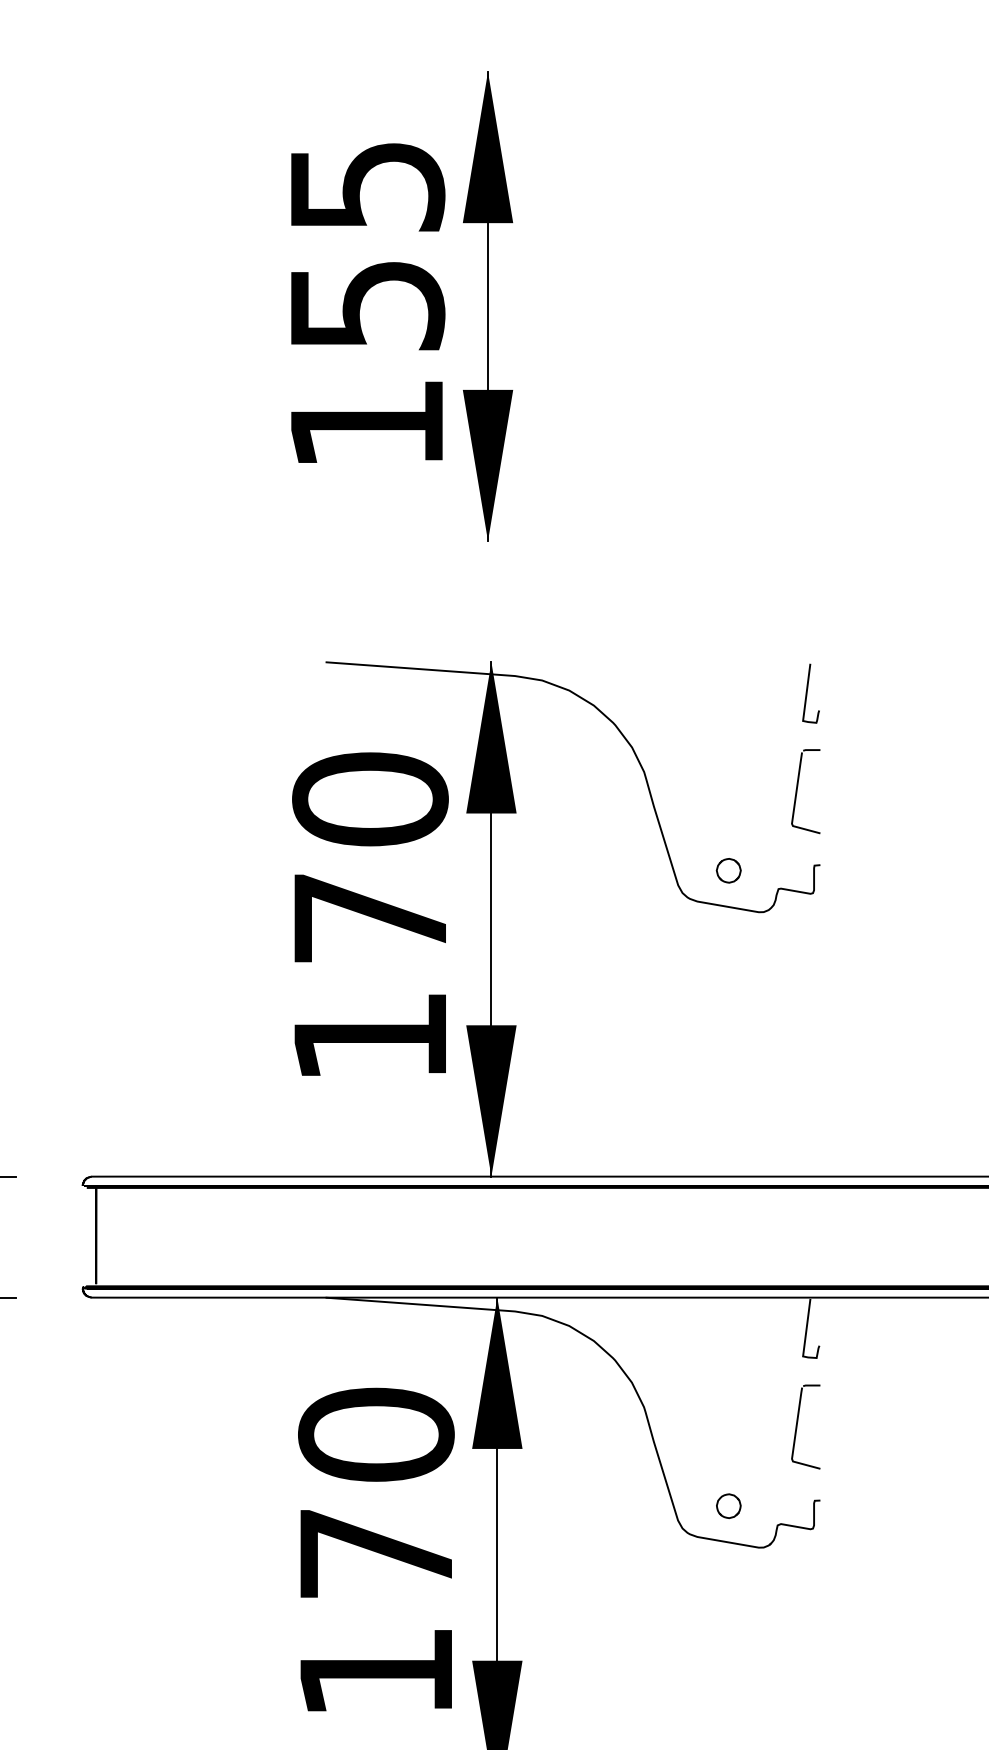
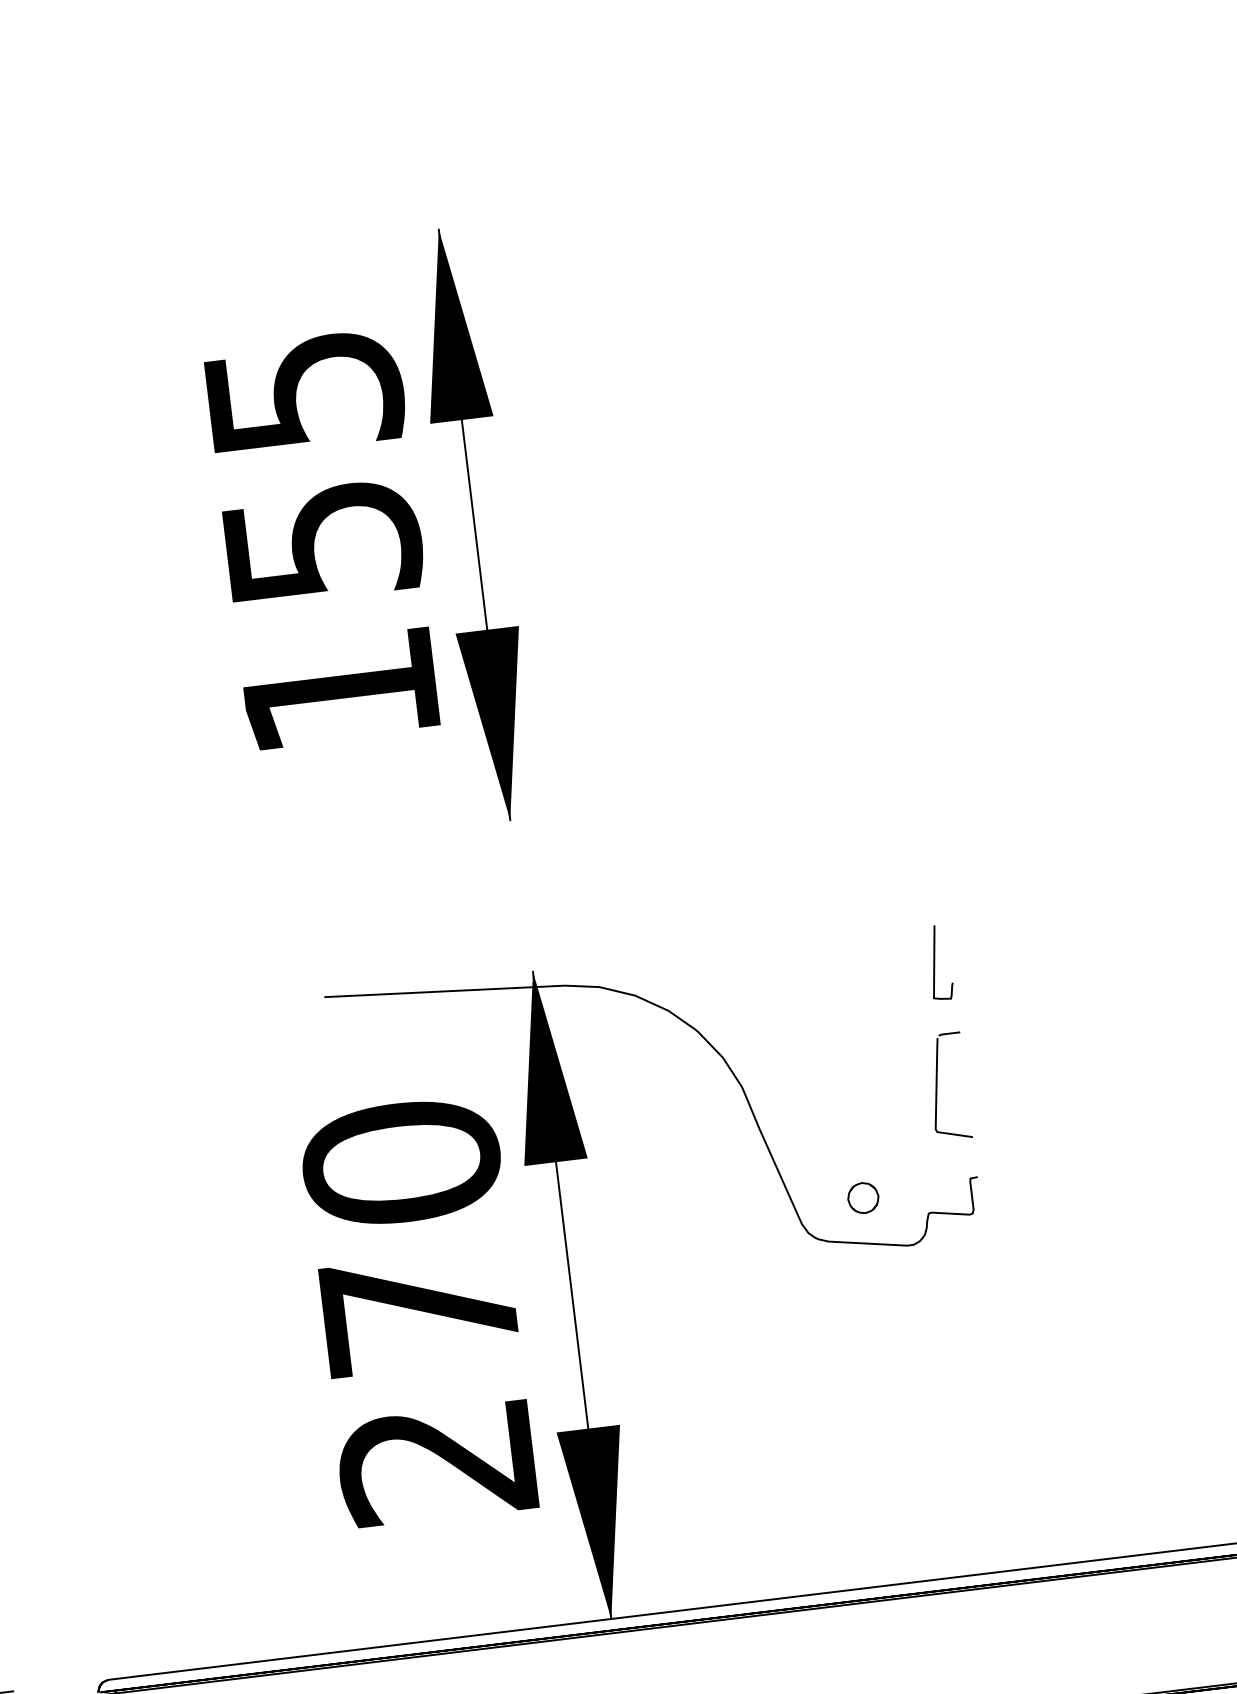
text: (368, 1038) -> (435, 1463), 170 -> 270

